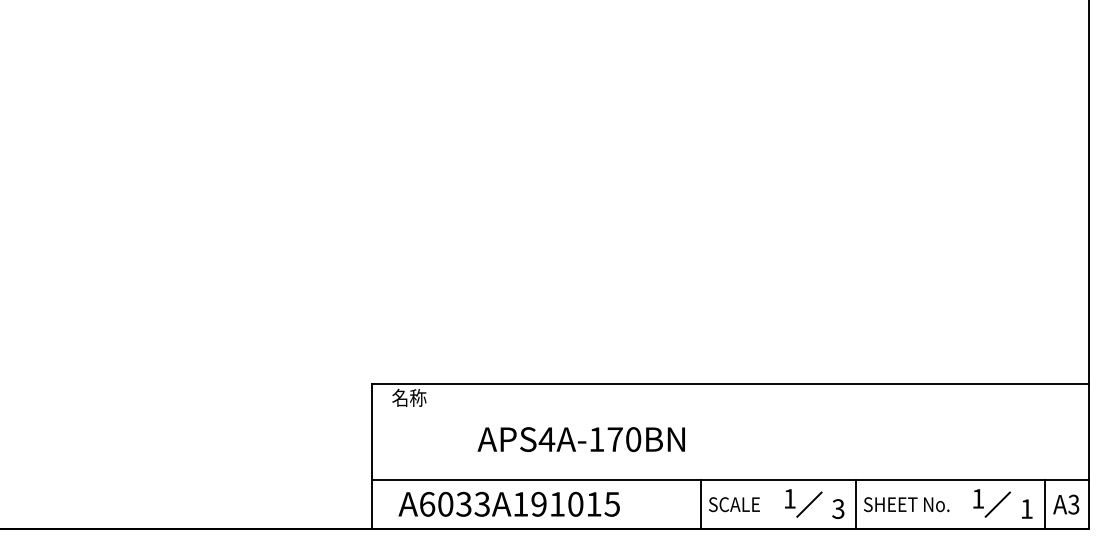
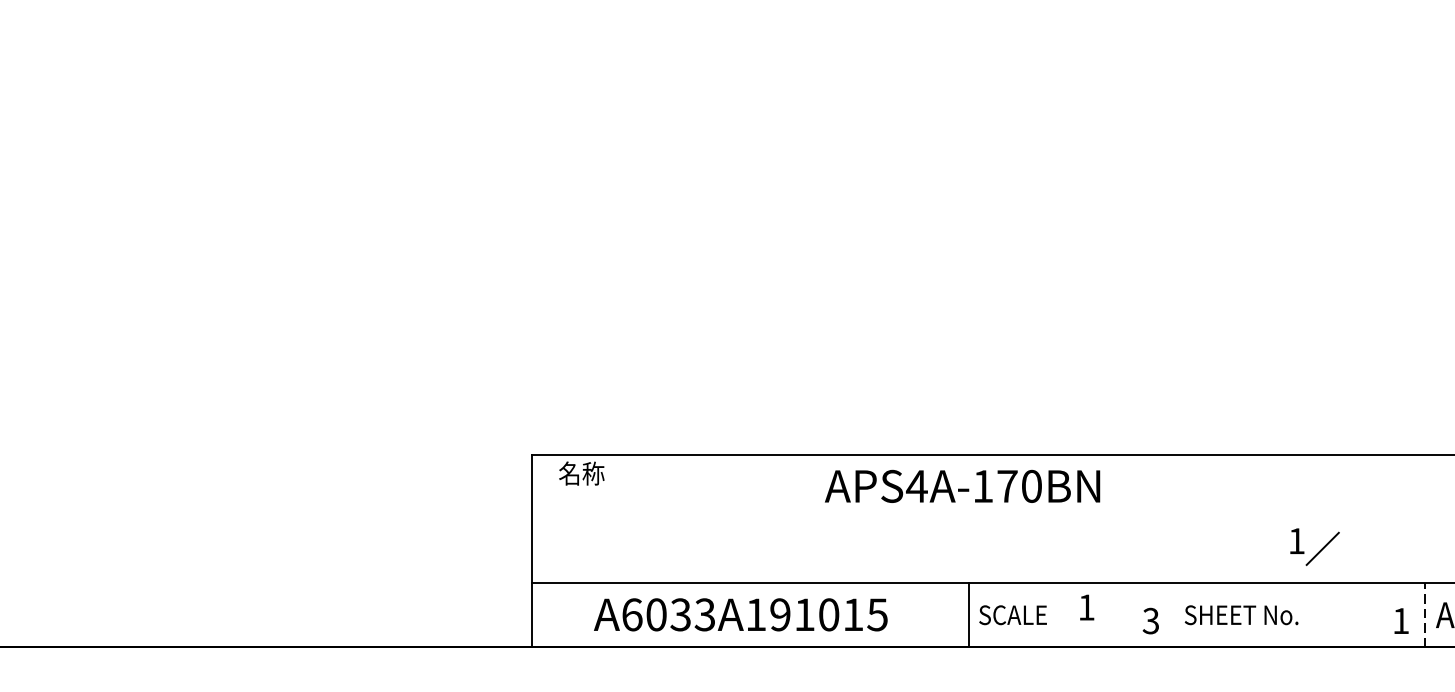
text: (580, 439) -> (961, 486), moved
part: (508, 503) -> (739, 613), moved
part: (991, 503) -> (1314, 547), moved
line: (809, 504) -> (1112, 615), removed
line: (856, 504) -> (1175, 615), removed
line: (1044, 504) -> (1424, 615), solid -> dashed

